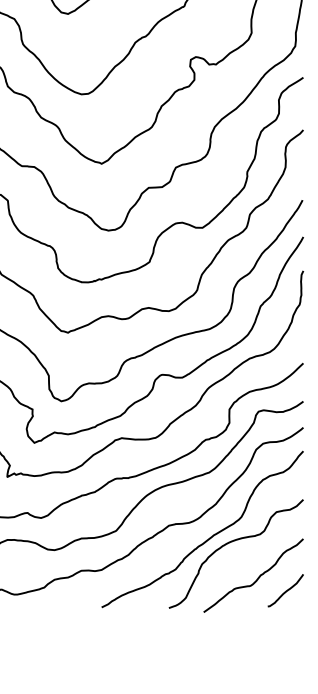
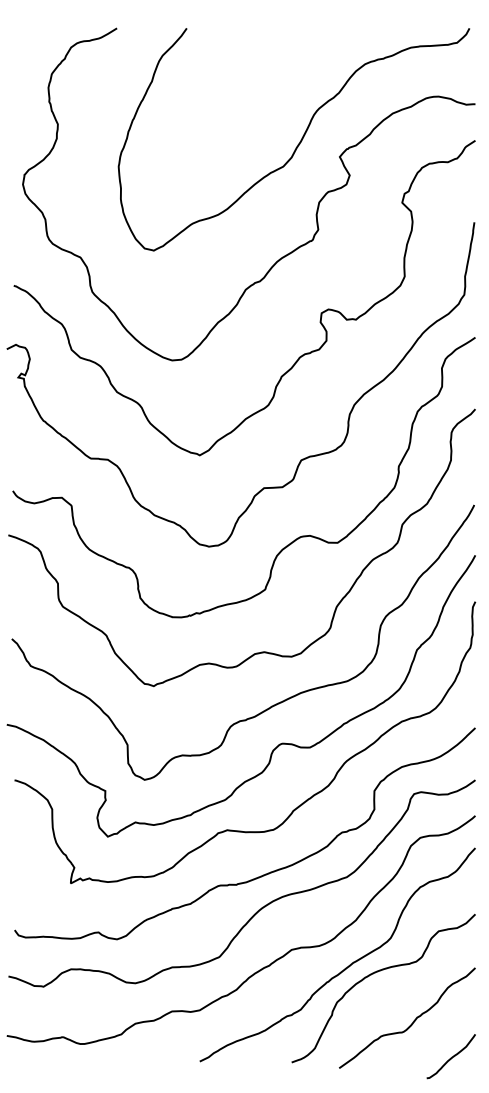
curve: (285, 590) -> (451, 1056), moved

